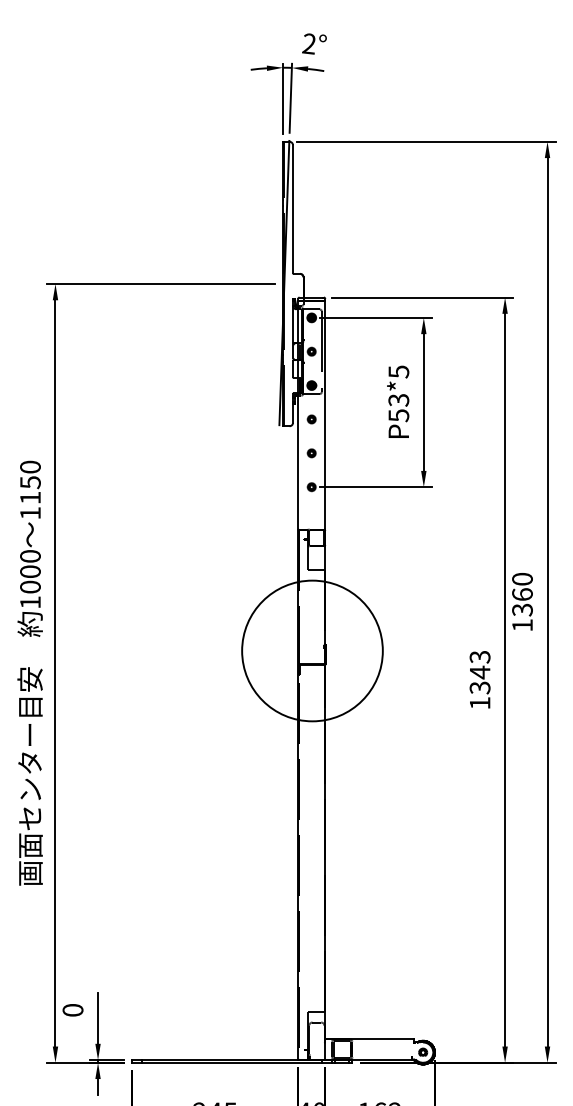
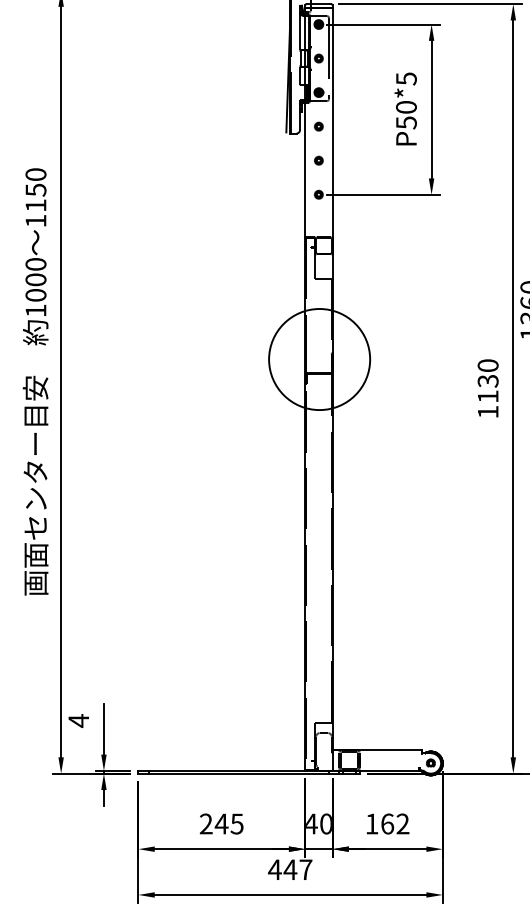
text: (398, 400) -> (406, 107), P53*5 -> P50*5
circle: (312, 650) -> (319, 359), size x0.71
text: (479, 672) -> (487, 381), 1343 -> 1130
text: (72, 1010) -> (78, 721), 0 -> 4

